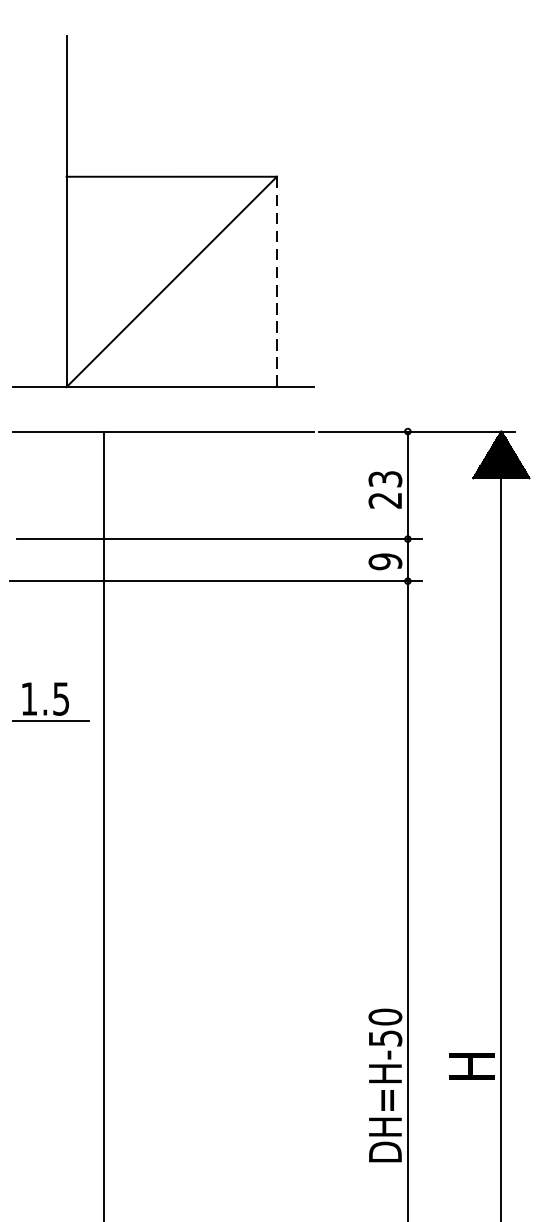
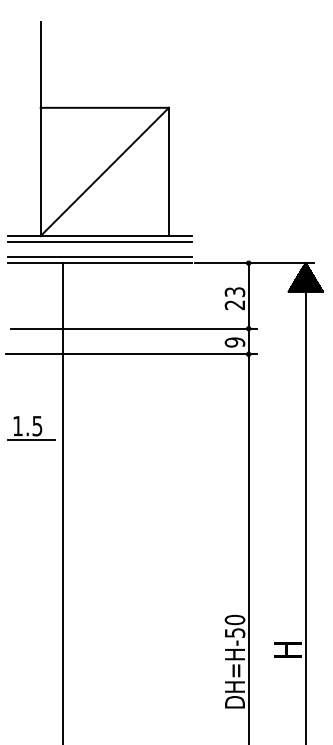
line: (276, 282) -> (168, 172), dashed -> solid
line: (163, 396) -> (99, 241), added
line: (163, 422) -> (99, 257), added

